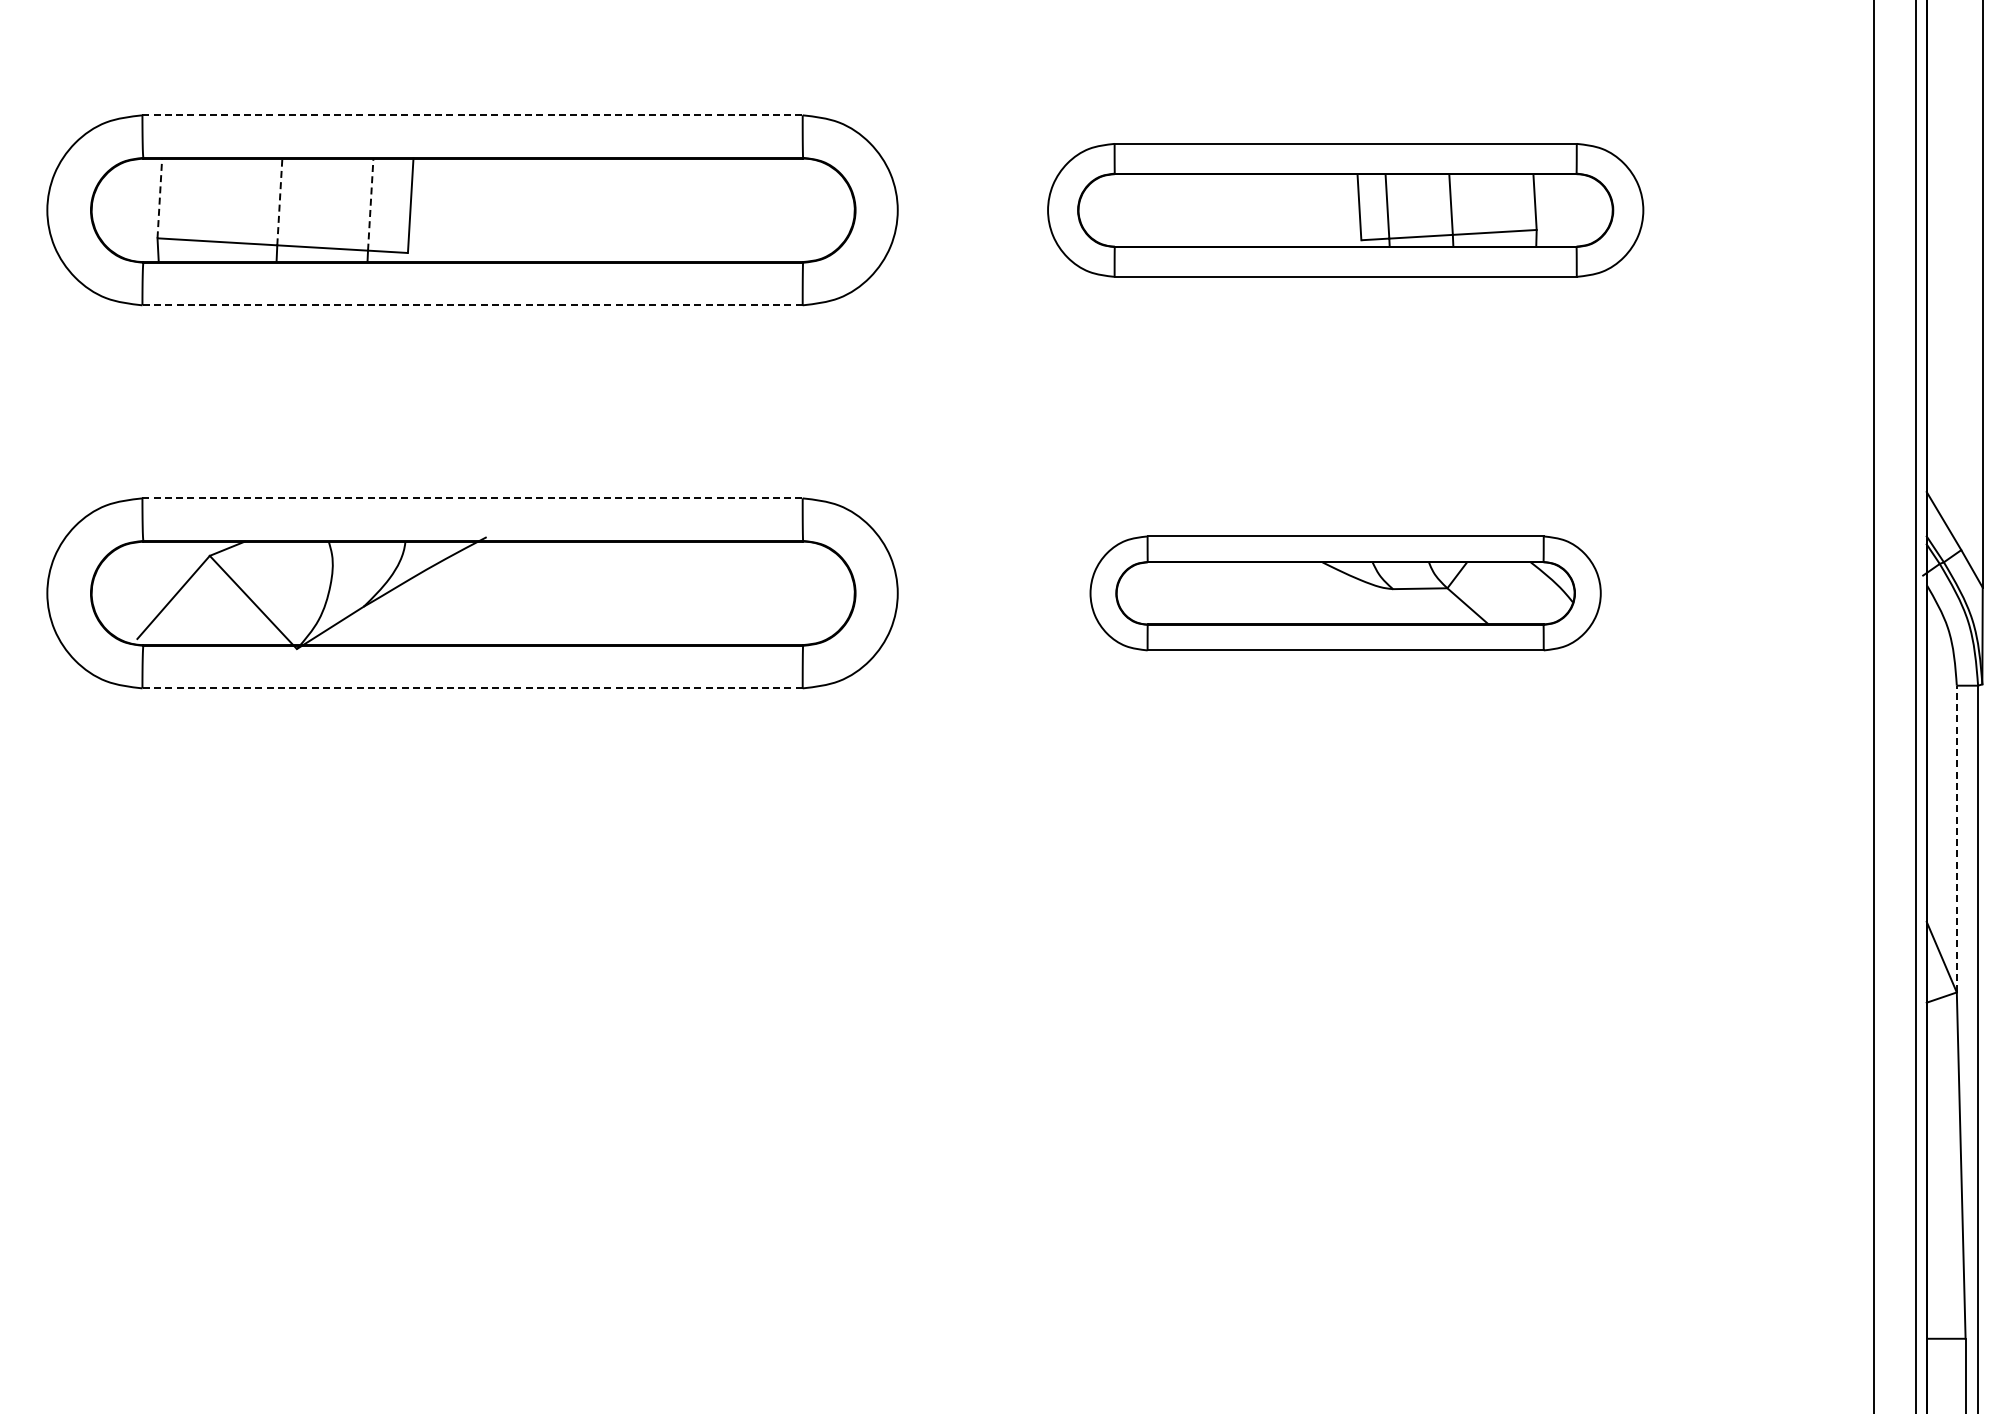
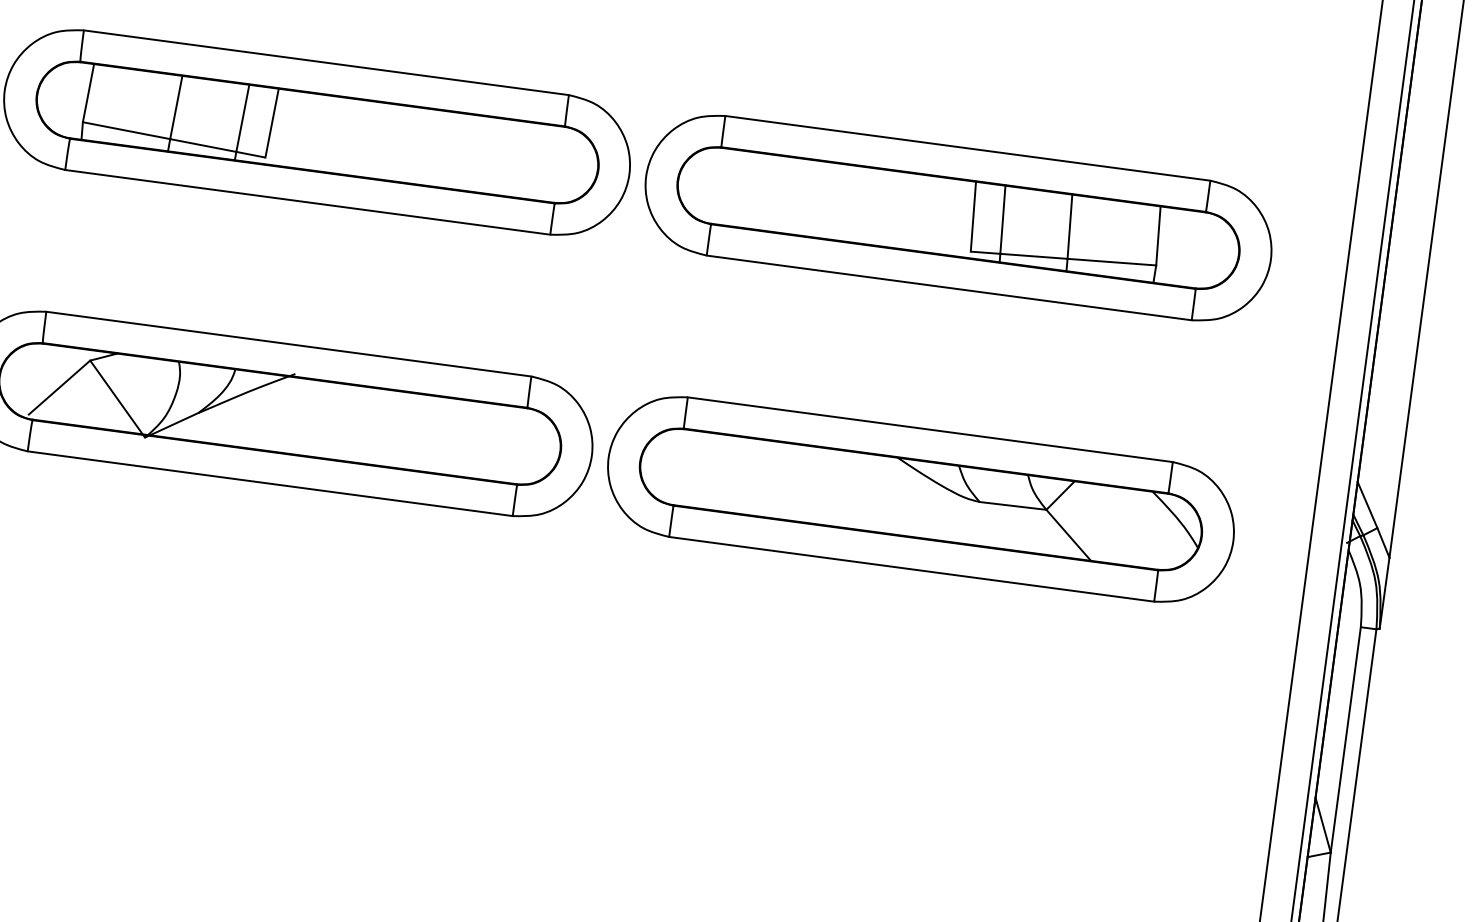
line: (473, 115) -> (327, 62), dashed -> solid
line: (159, 198) -> (88, 93), dashed -> solid
line: (279, 201) -> (176, 107), dashed -> solid
line: (370, 204) -> (242, 118), dashed -> solid
part: (1345, 210) -> (958, 218), size x1.43
line: (472, 305) -> (307, 202), dashed -> solid
line: (473, 498) -> (289, 344), dashed -> solid
part: (1345, 593) -> (920, 499), size x1.67
line: (472, 688) -> (270, 483), dashed -> solid
line: (1956, 838) -> (1345, 739), dashed -> solid

